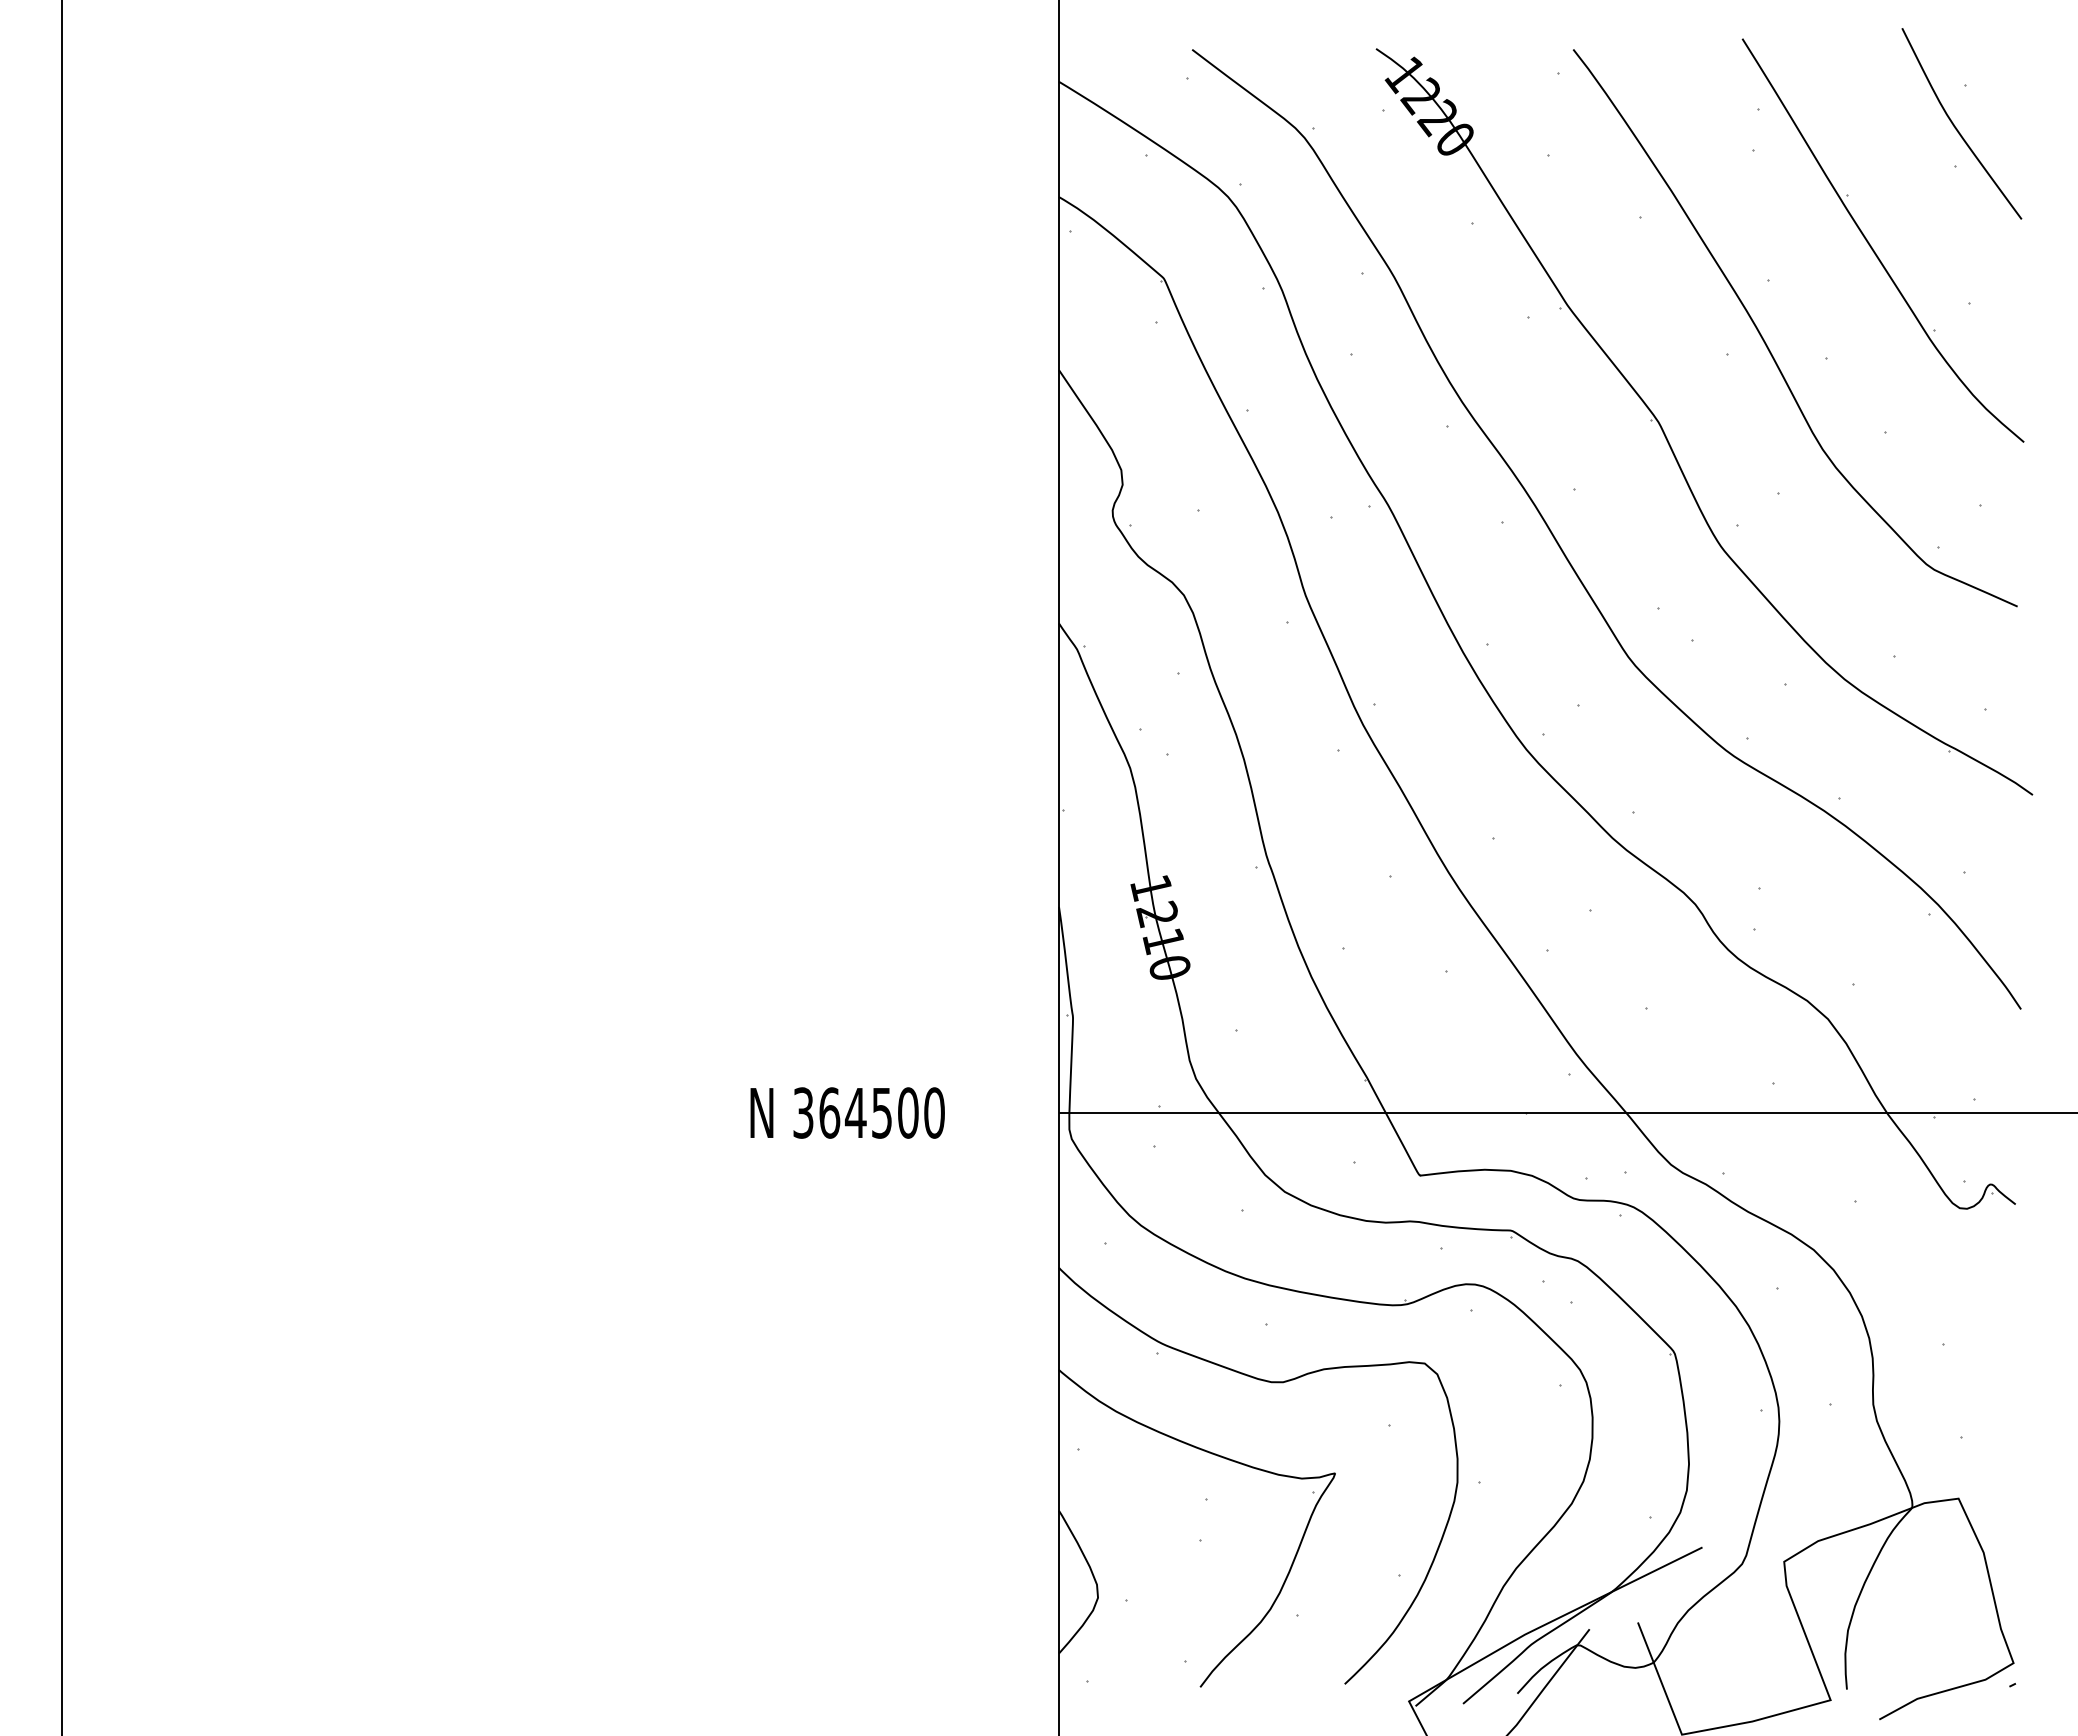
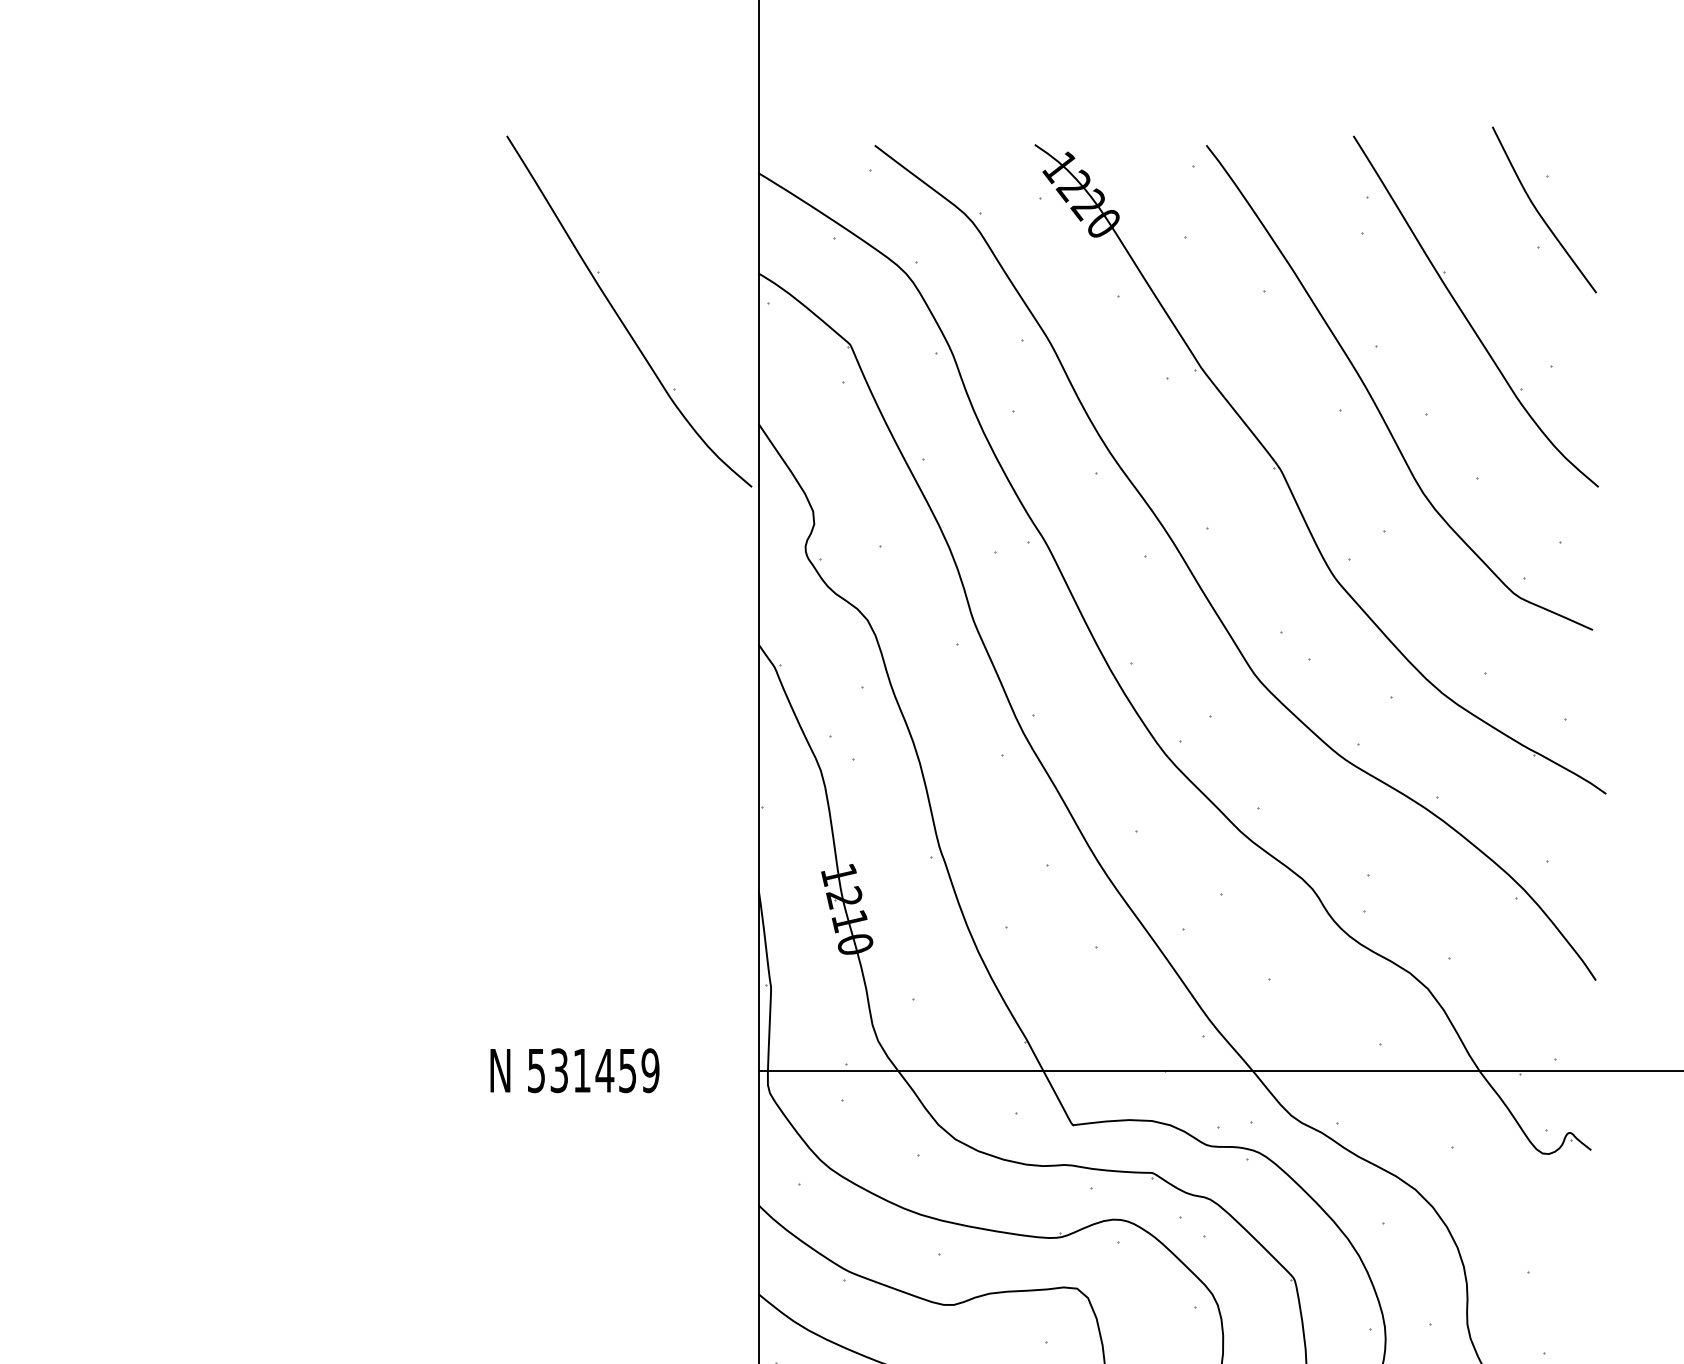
part: (900, 248) -> (620, 318), added
text: (869, 1112) -> (594, 1070), 364500 -> 531459

